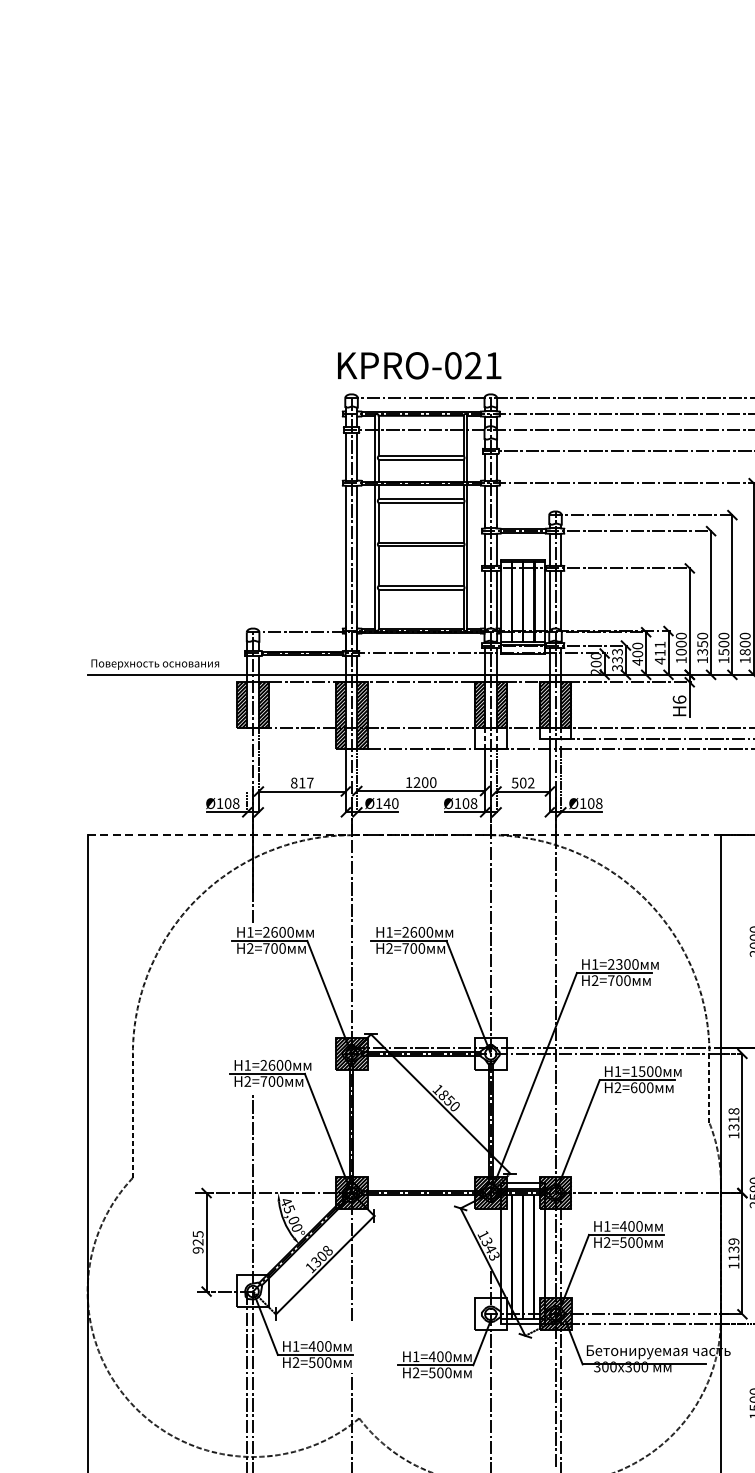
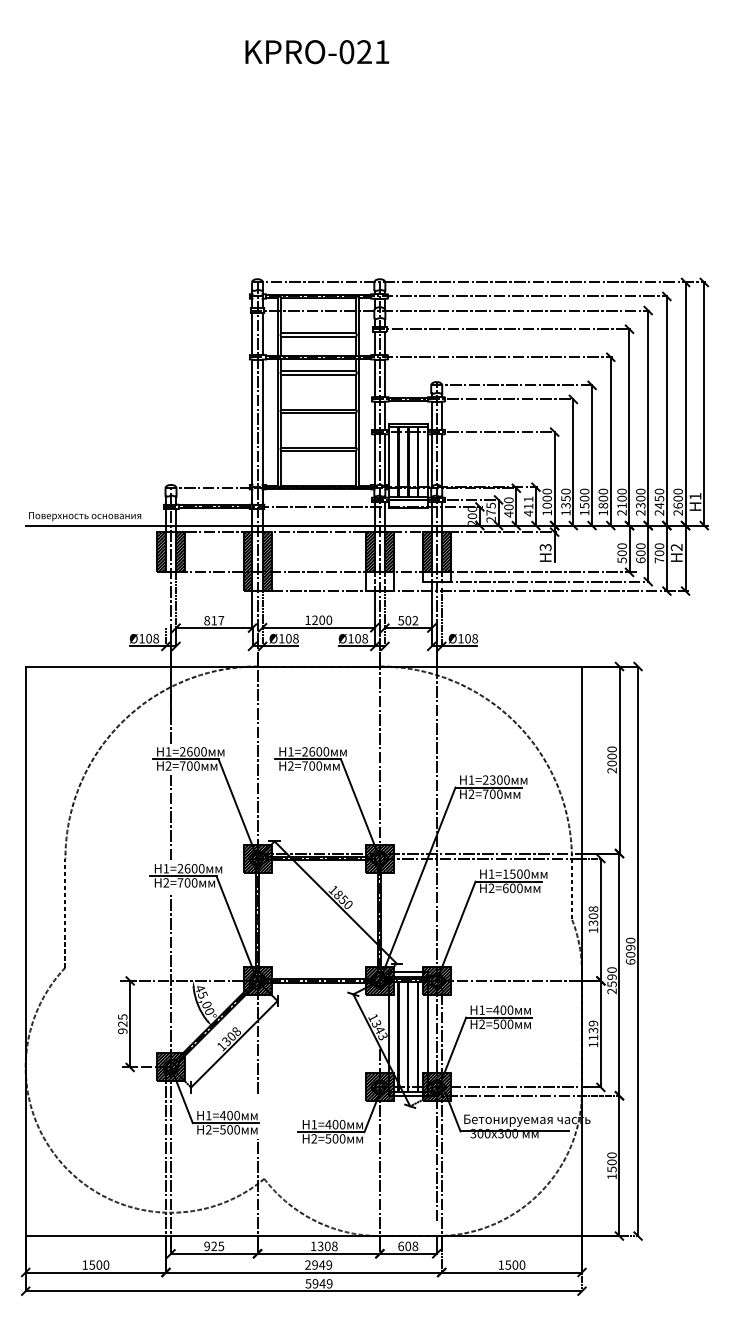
text: (419, 366) -> (317, 52), moved
text: (616, 659) -> (490, 512), 333 -> 275
text: (679, 699) -> (545, 547), H6 -> H3
text: (390, 803) -> (291, 638), Ø140 -> Ø108
line: (405, 835) -> (304, 666), dashed -> solid
line: (253, 1007) -> (171, 817), added
hatch: (490, 1053) -> (379, 858), added
text: (734, 1119) -> (593, 916), 1318 -> 1308
hatch: (253, 1291) -> (171, 1067), added
hatch: (490, 1314) -> (379, 1087), added

